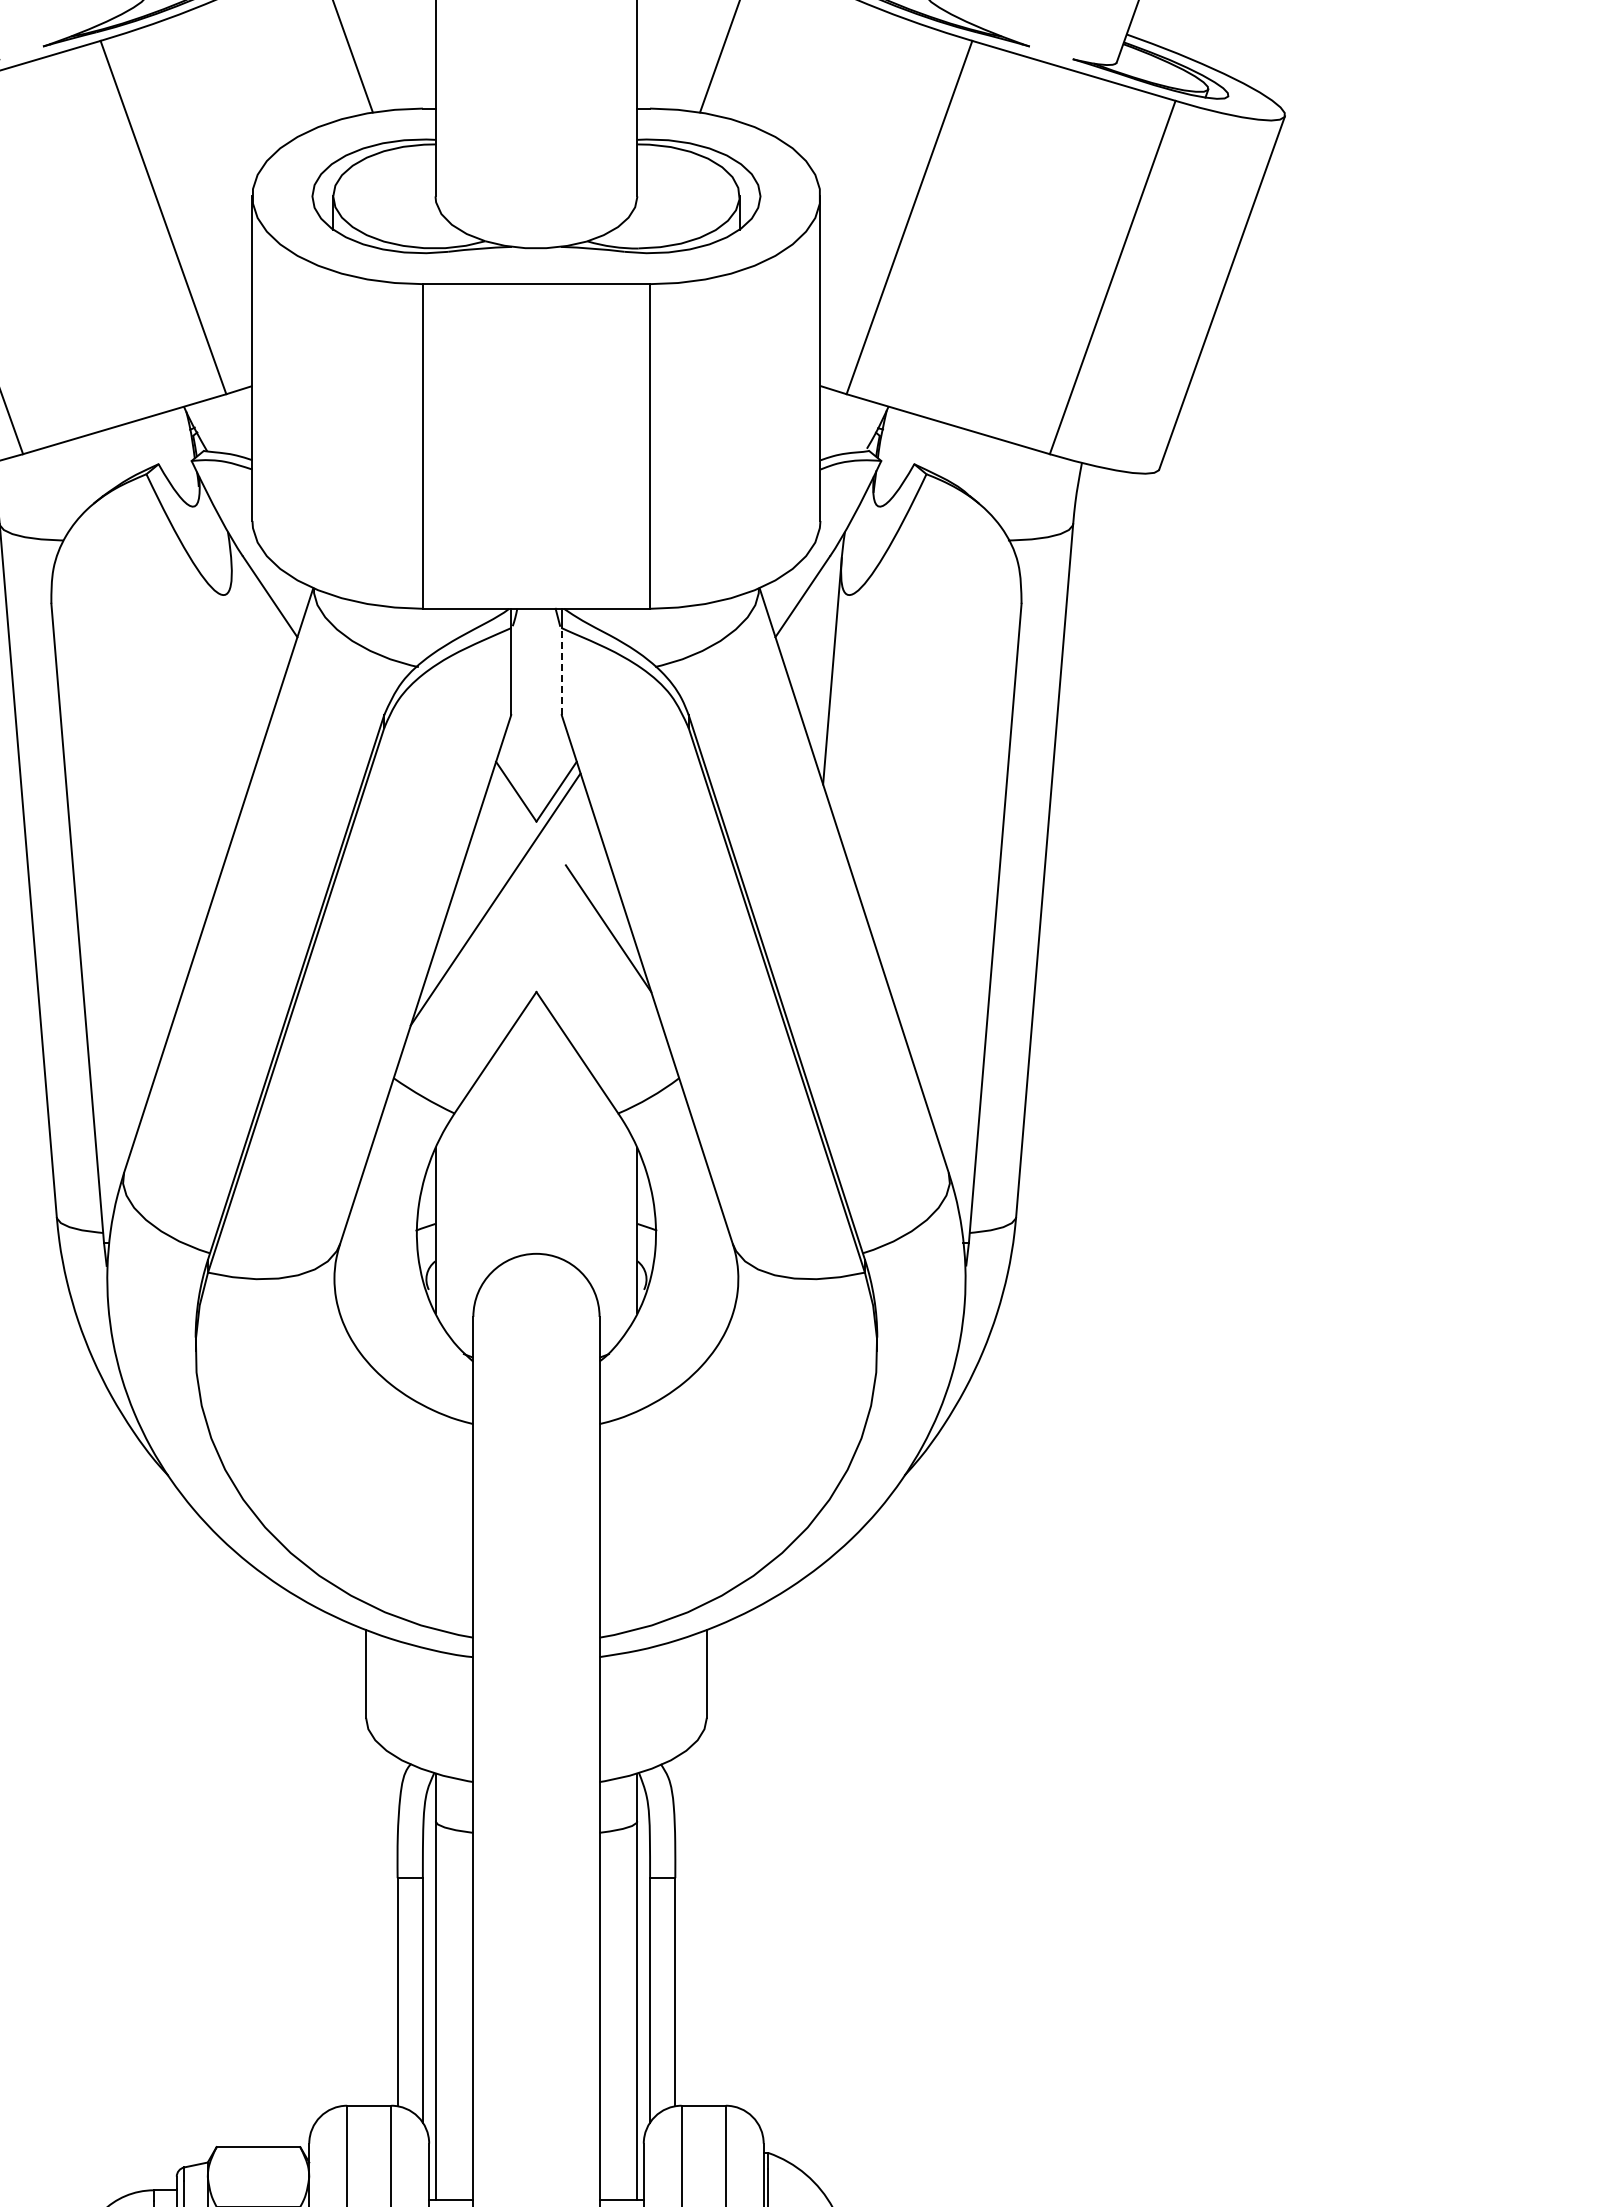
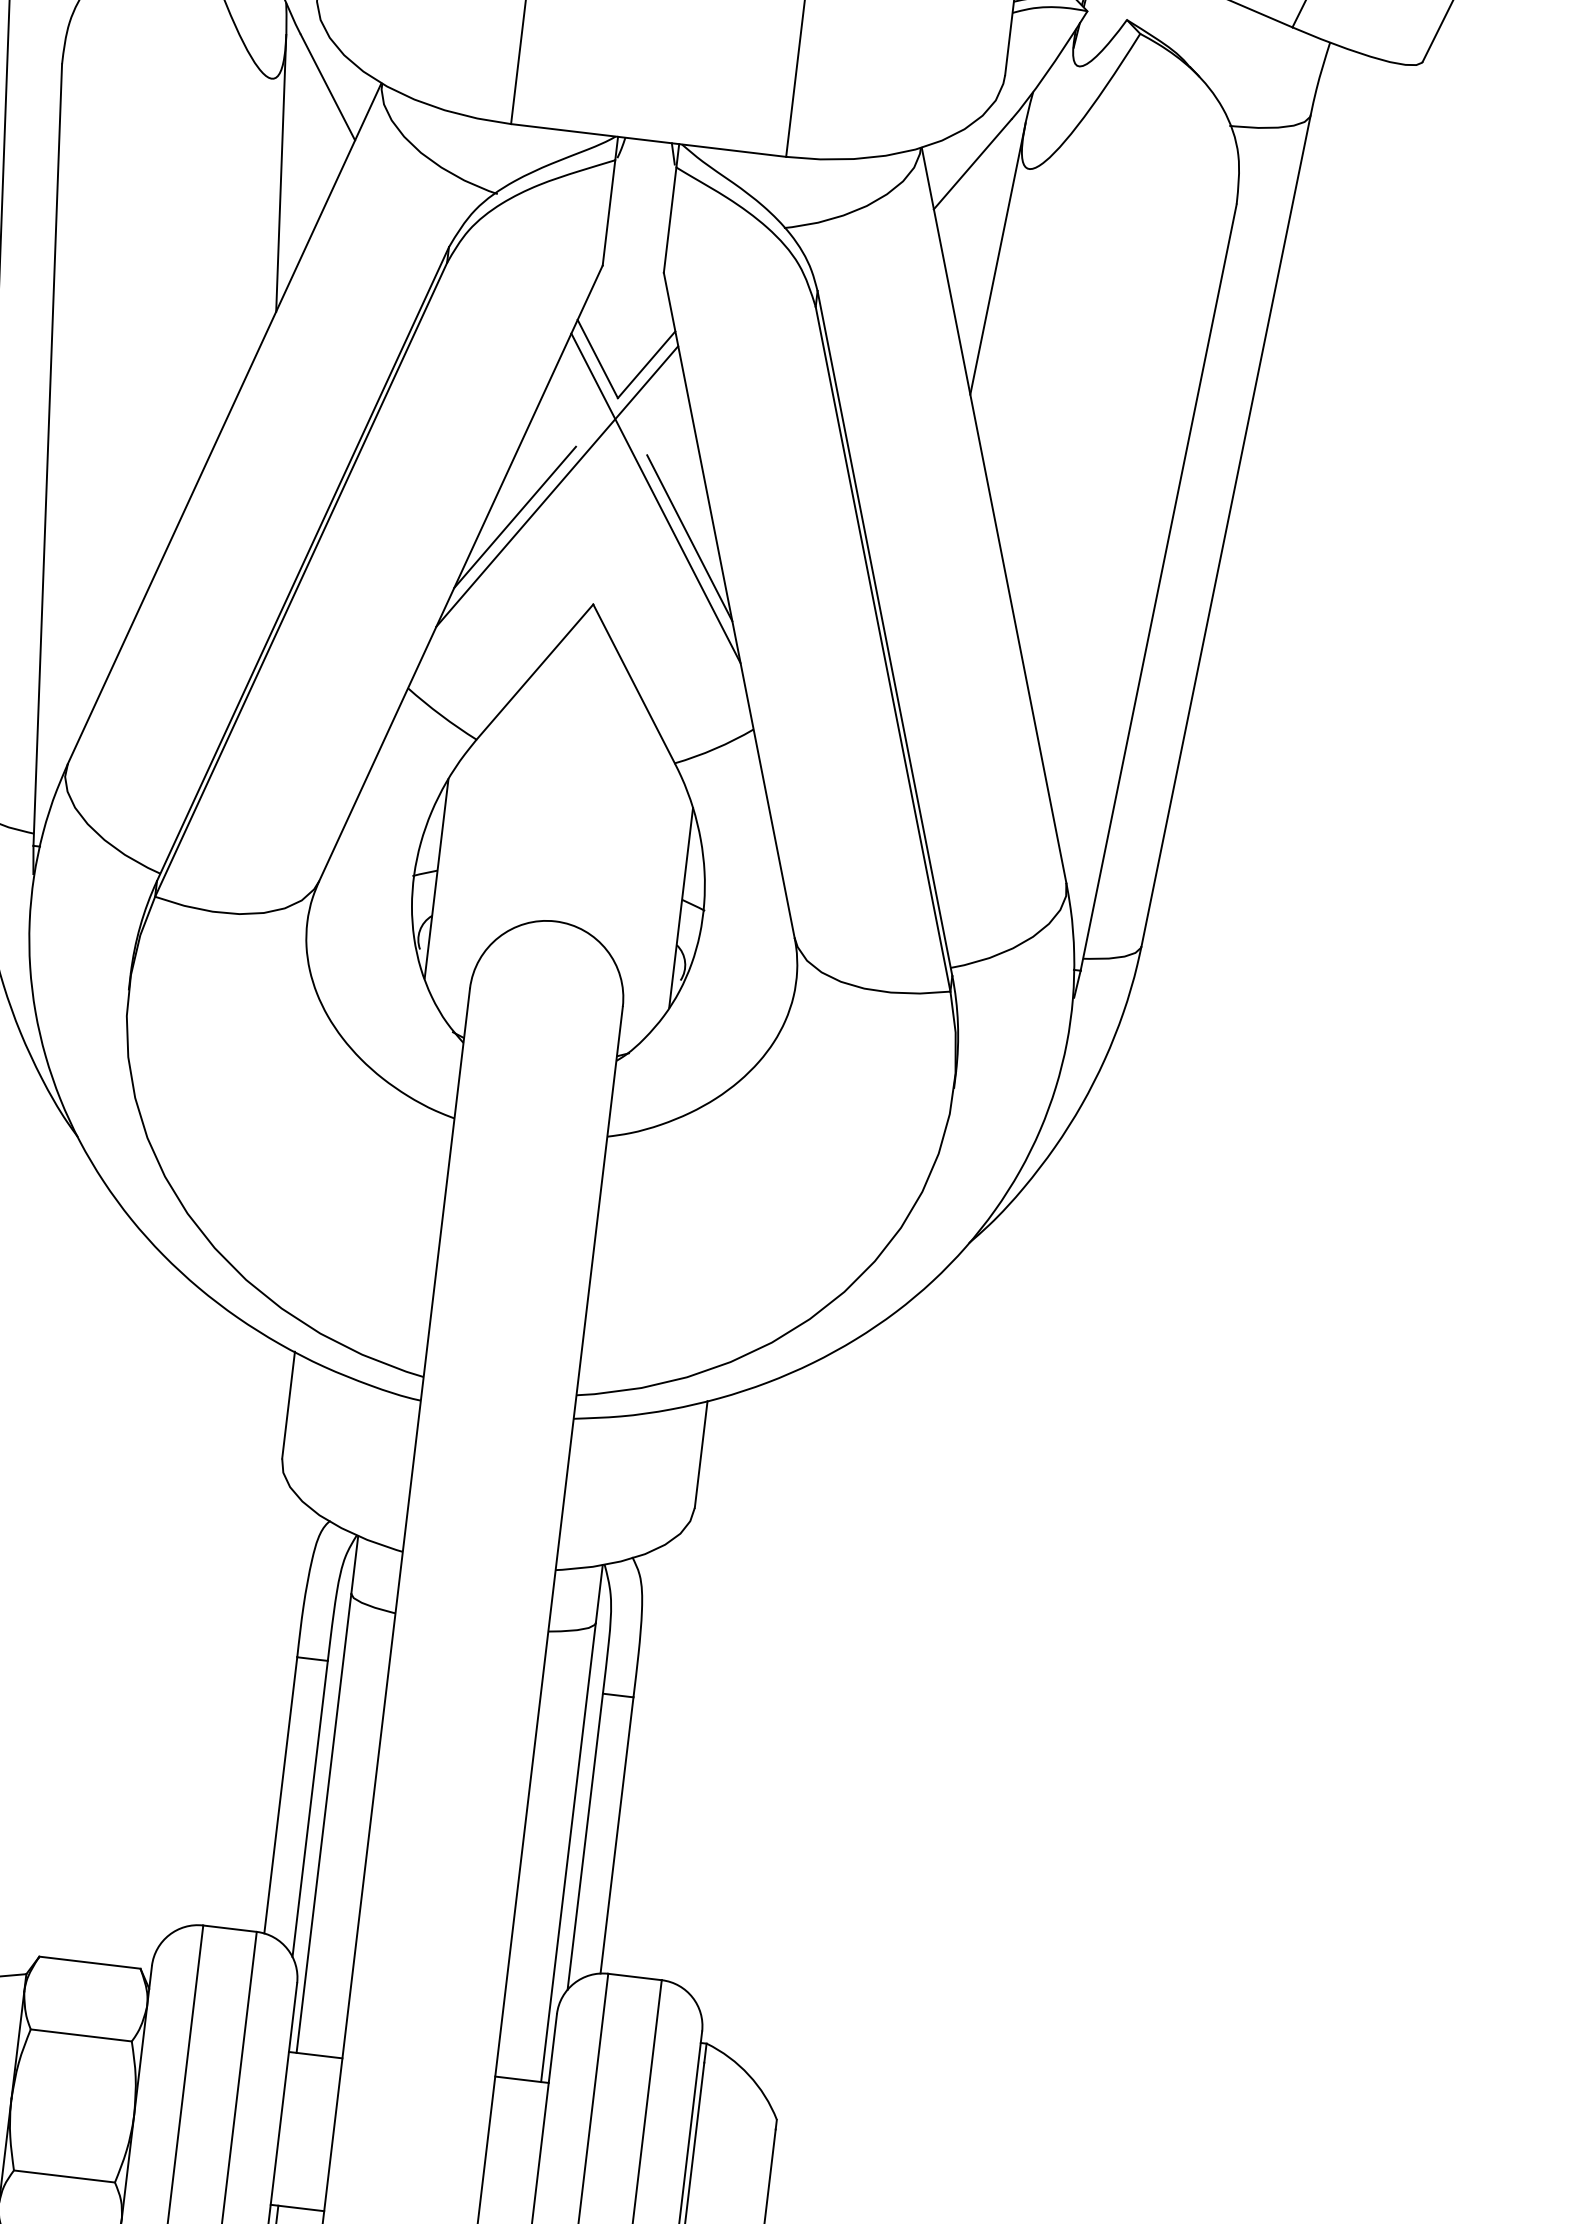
line: (240, 671) -> (281, 173), added
line: (561, 671) -> (669, 220), dashed -> solid
line: (577, 899) -> (656, 498), added
line: (464, 928) -> (515, 517), added

